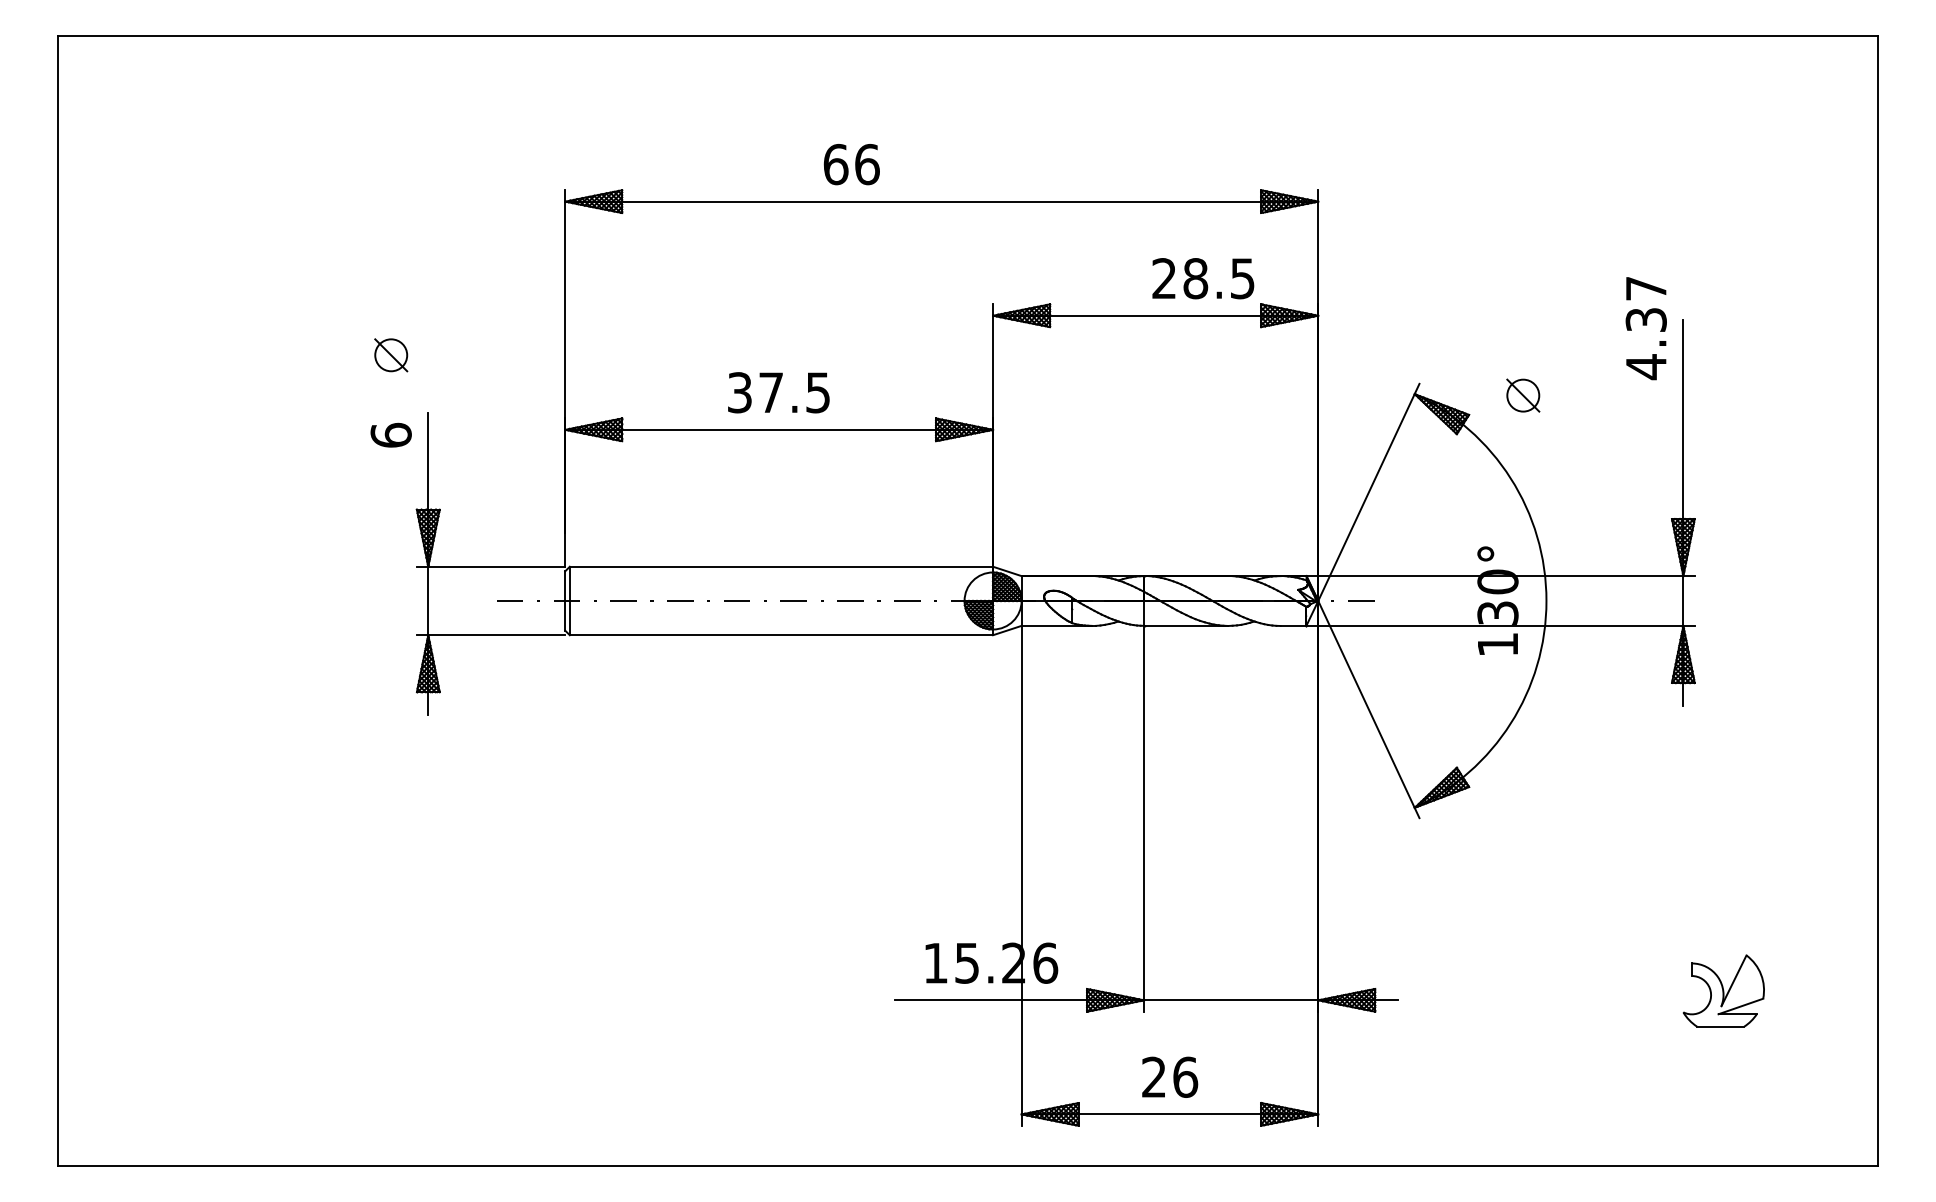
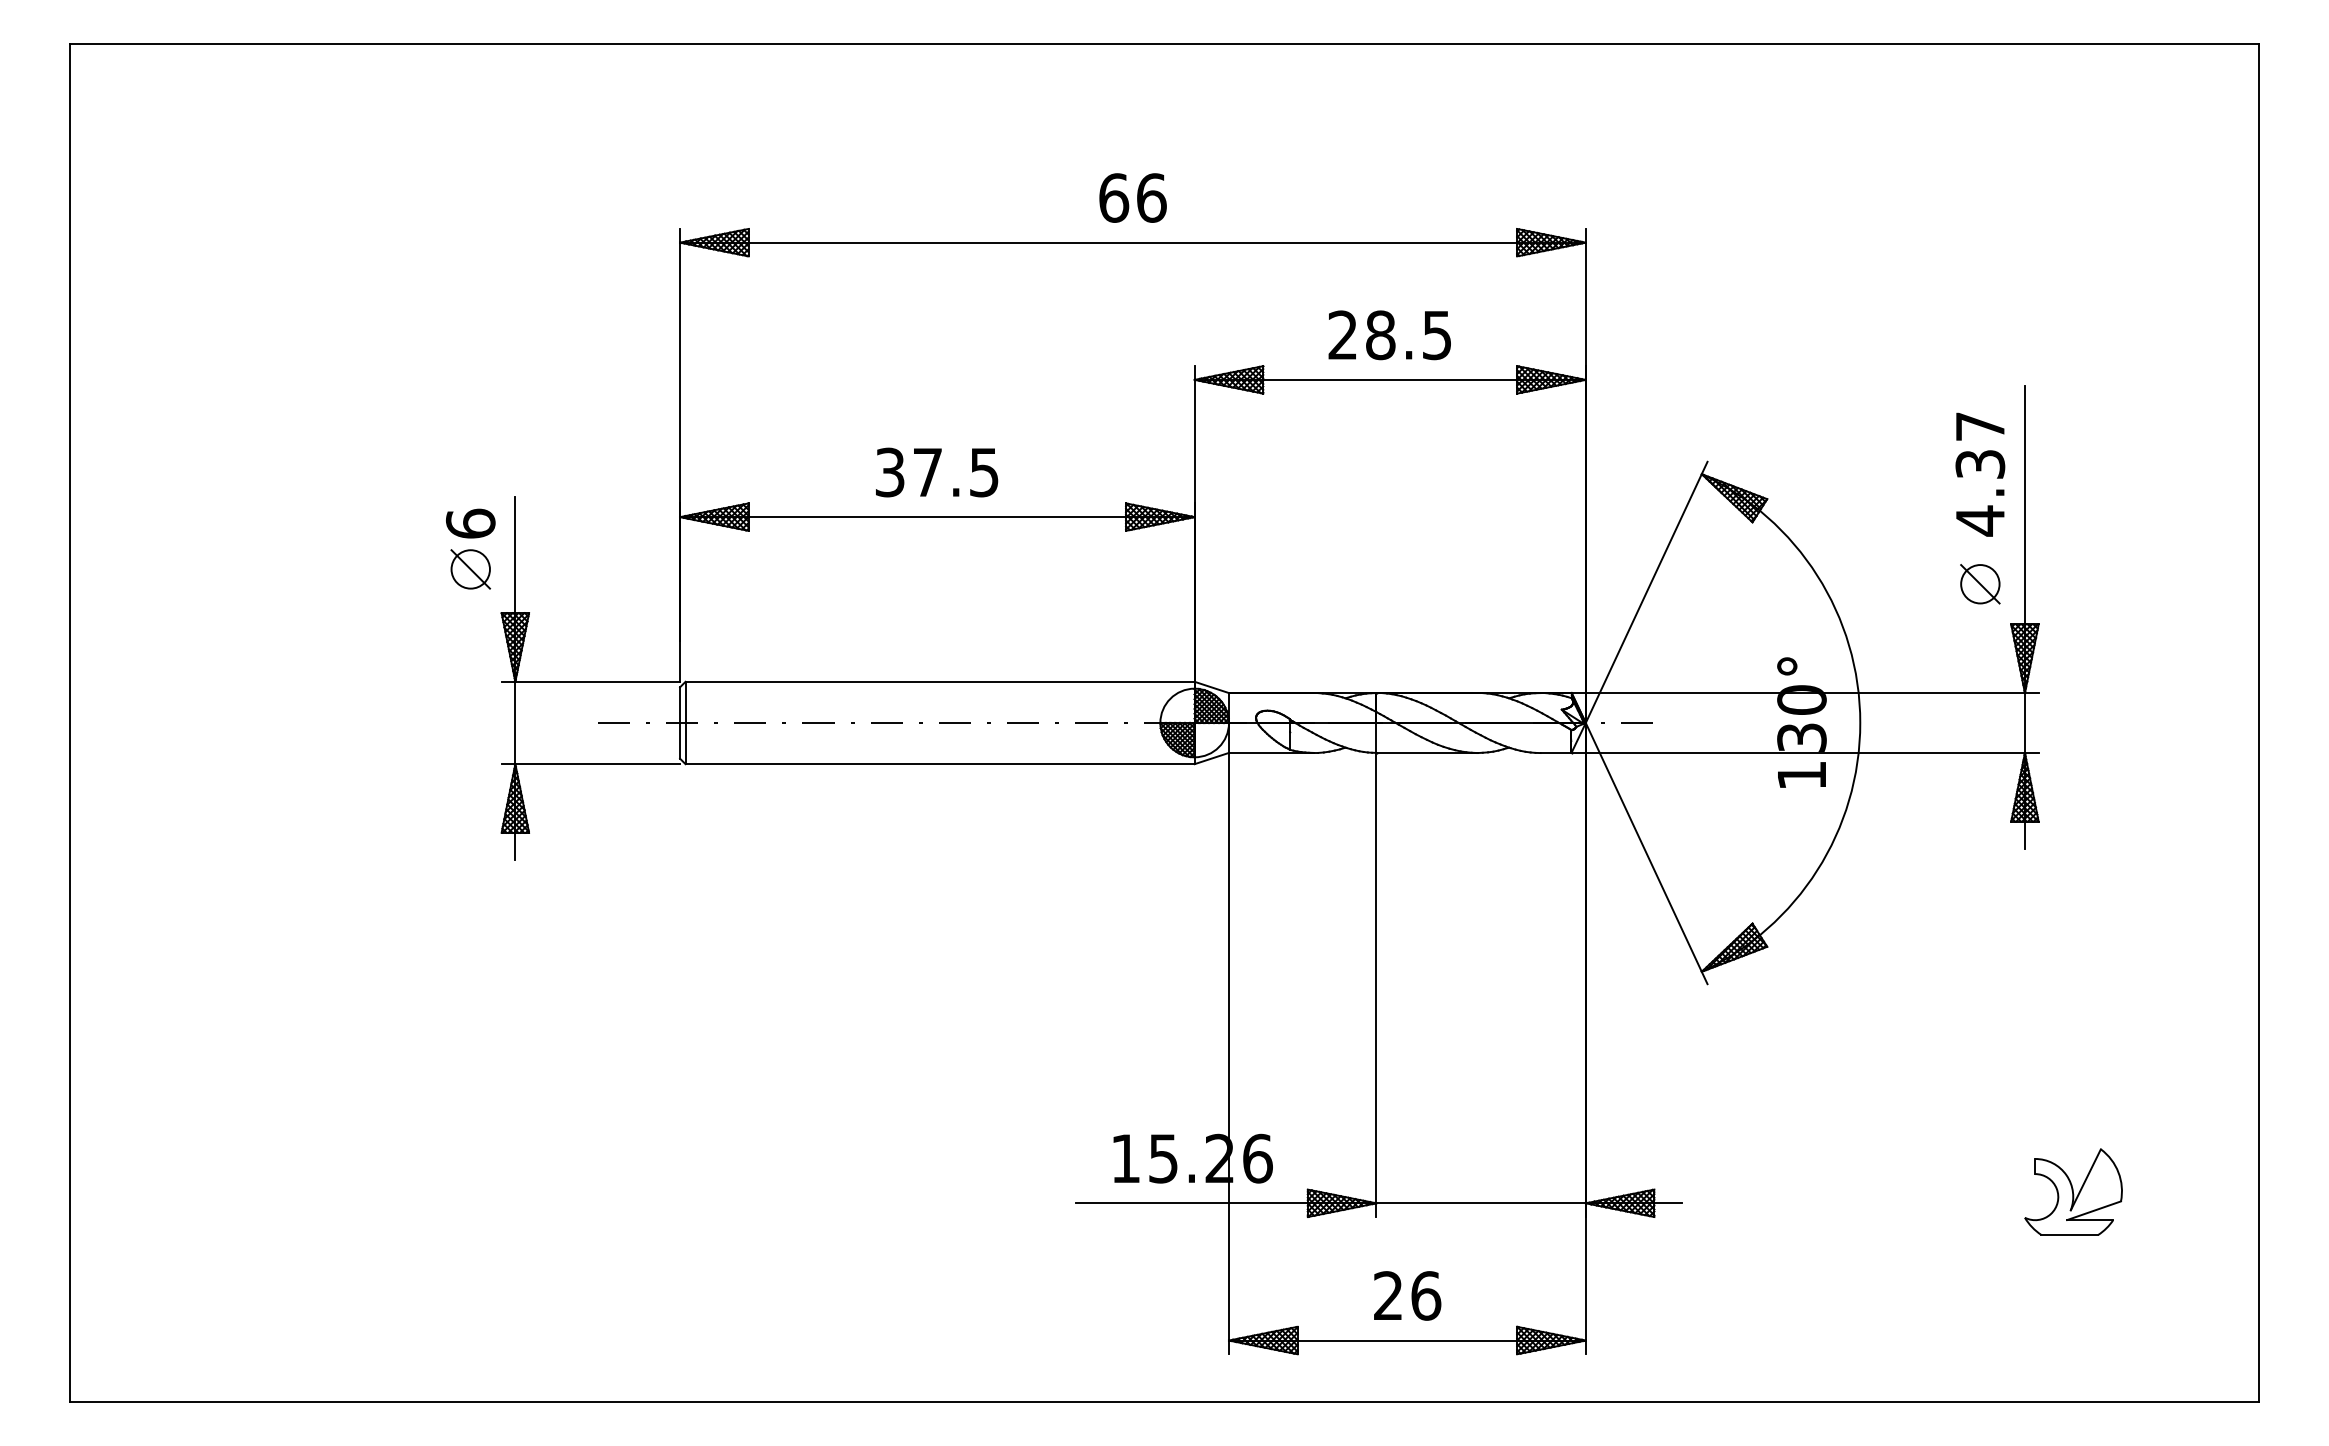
text: (851, 164) -> (1132, 197), moved
text: (1203, 278) -> (1390, 335), moved
text: (1645, 328) -> (1979, 474), moved
part: (391, 355) -> (471, 569), moved
part: (1523, 395) -> (1980, 584), moved

